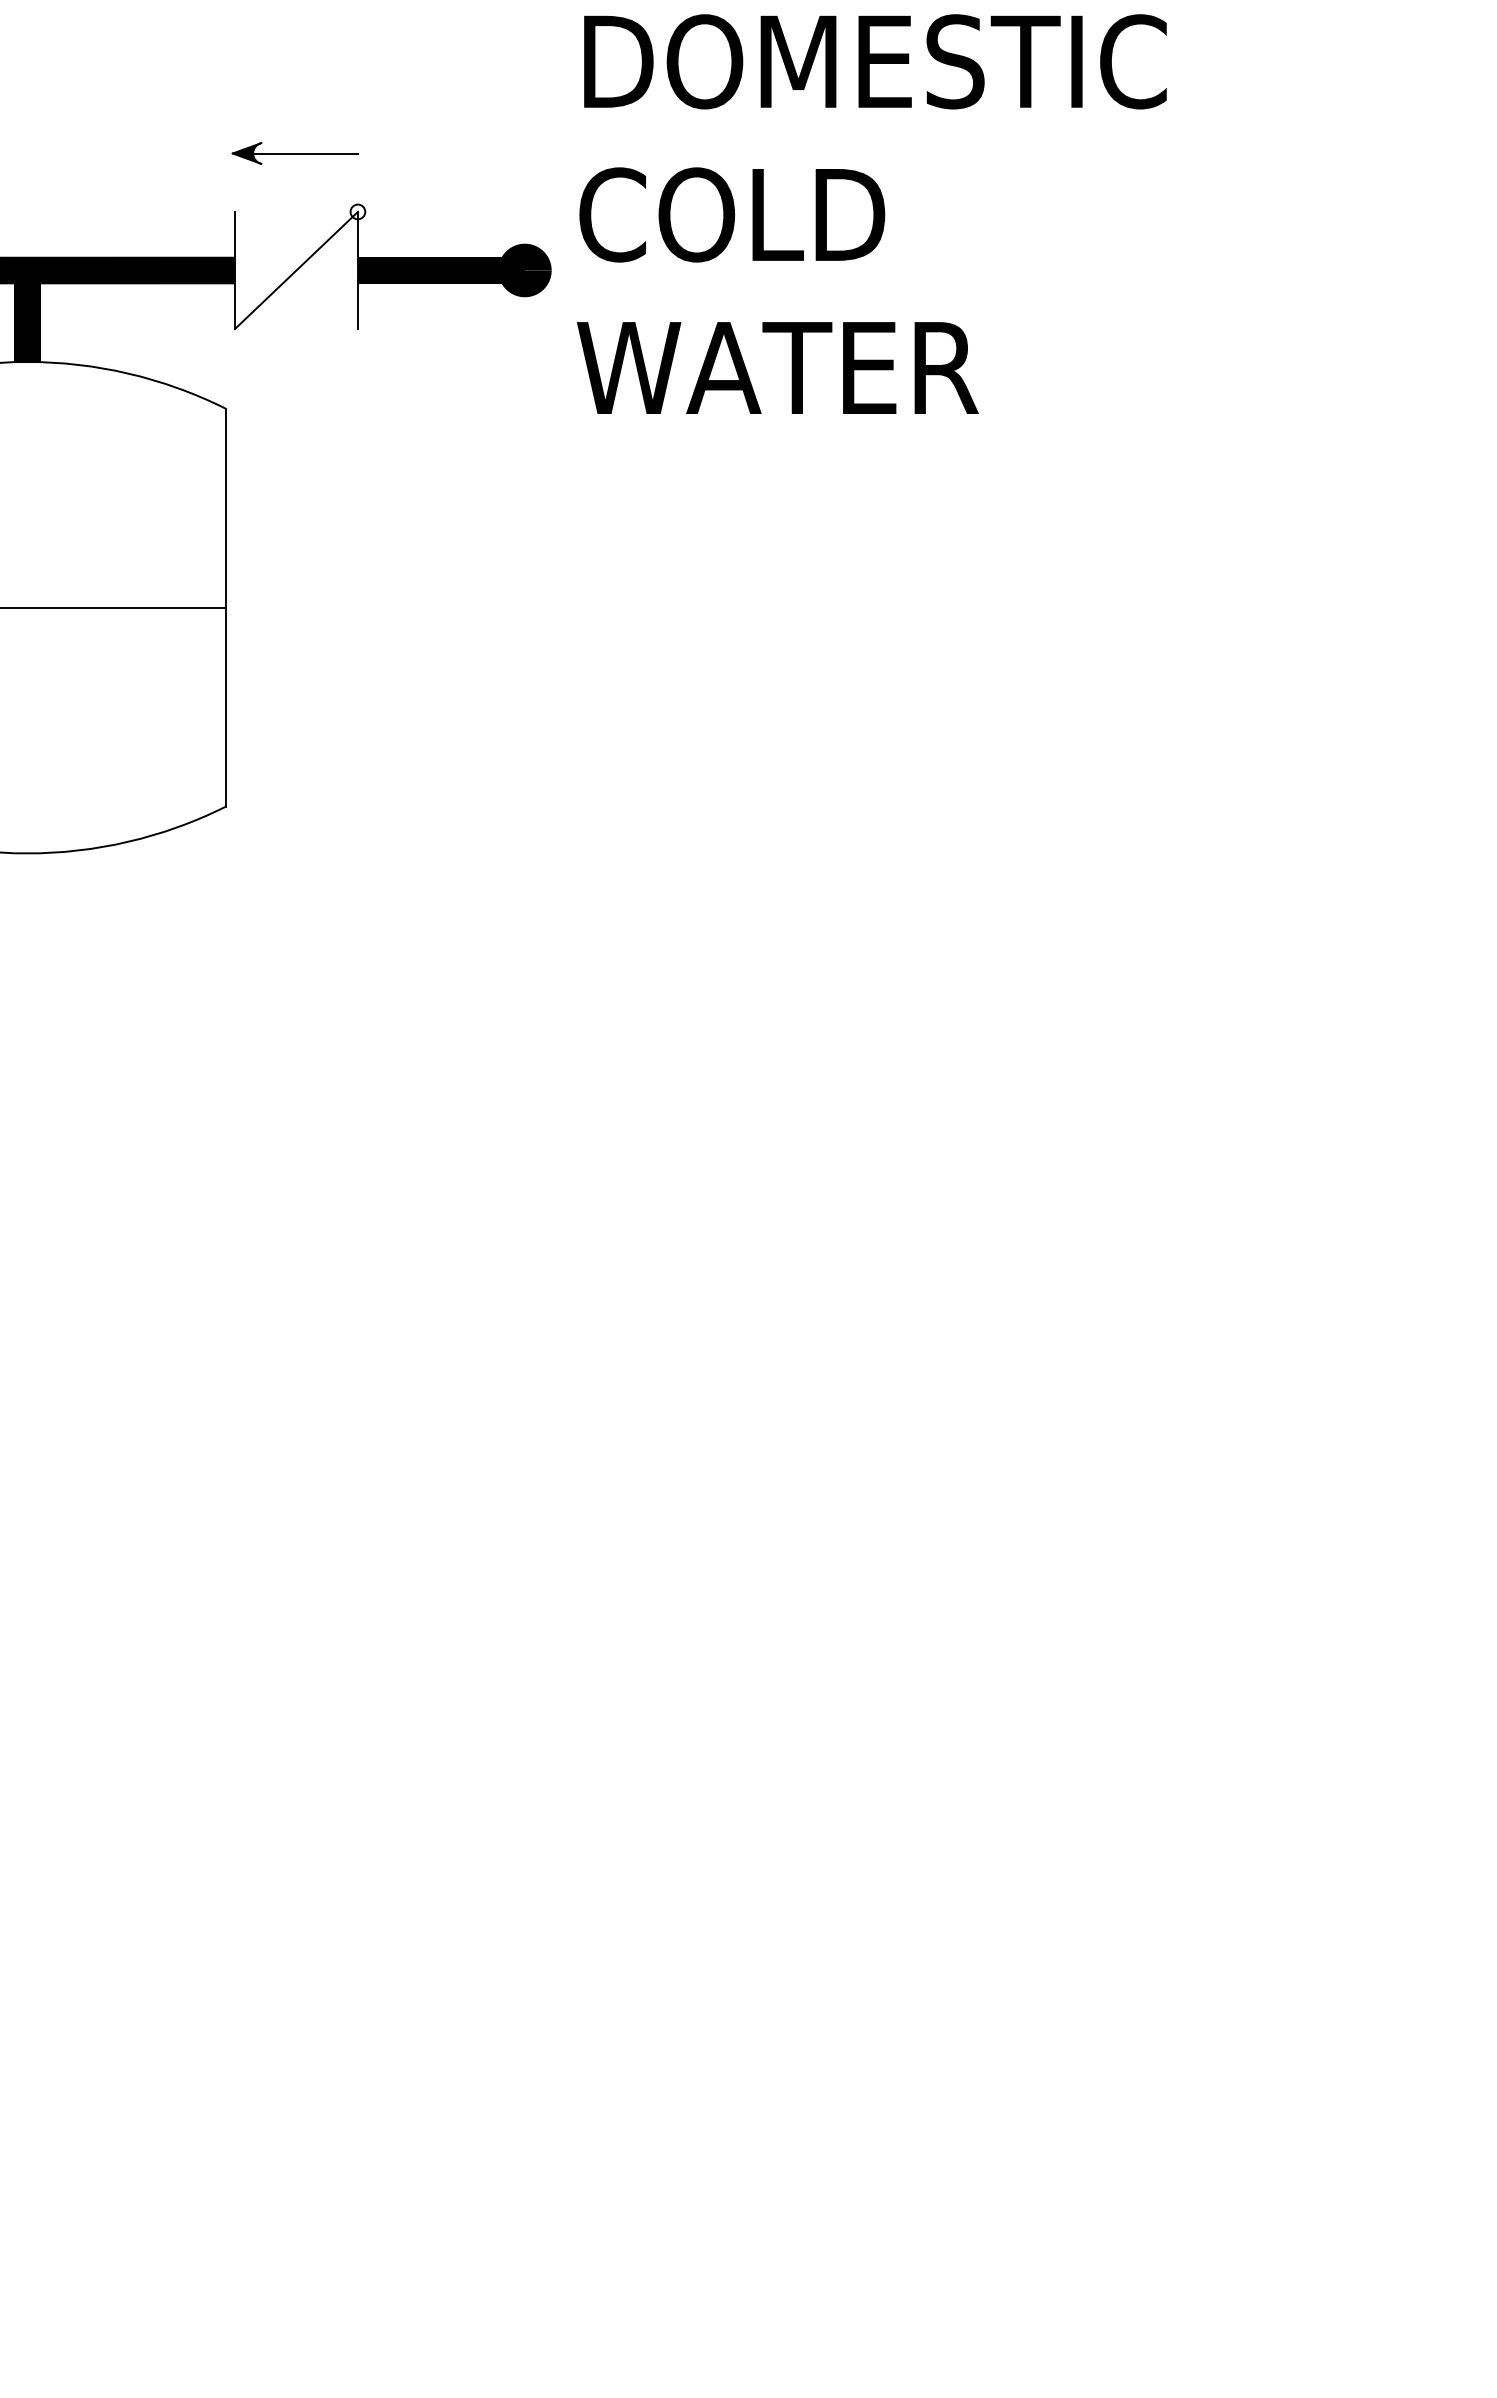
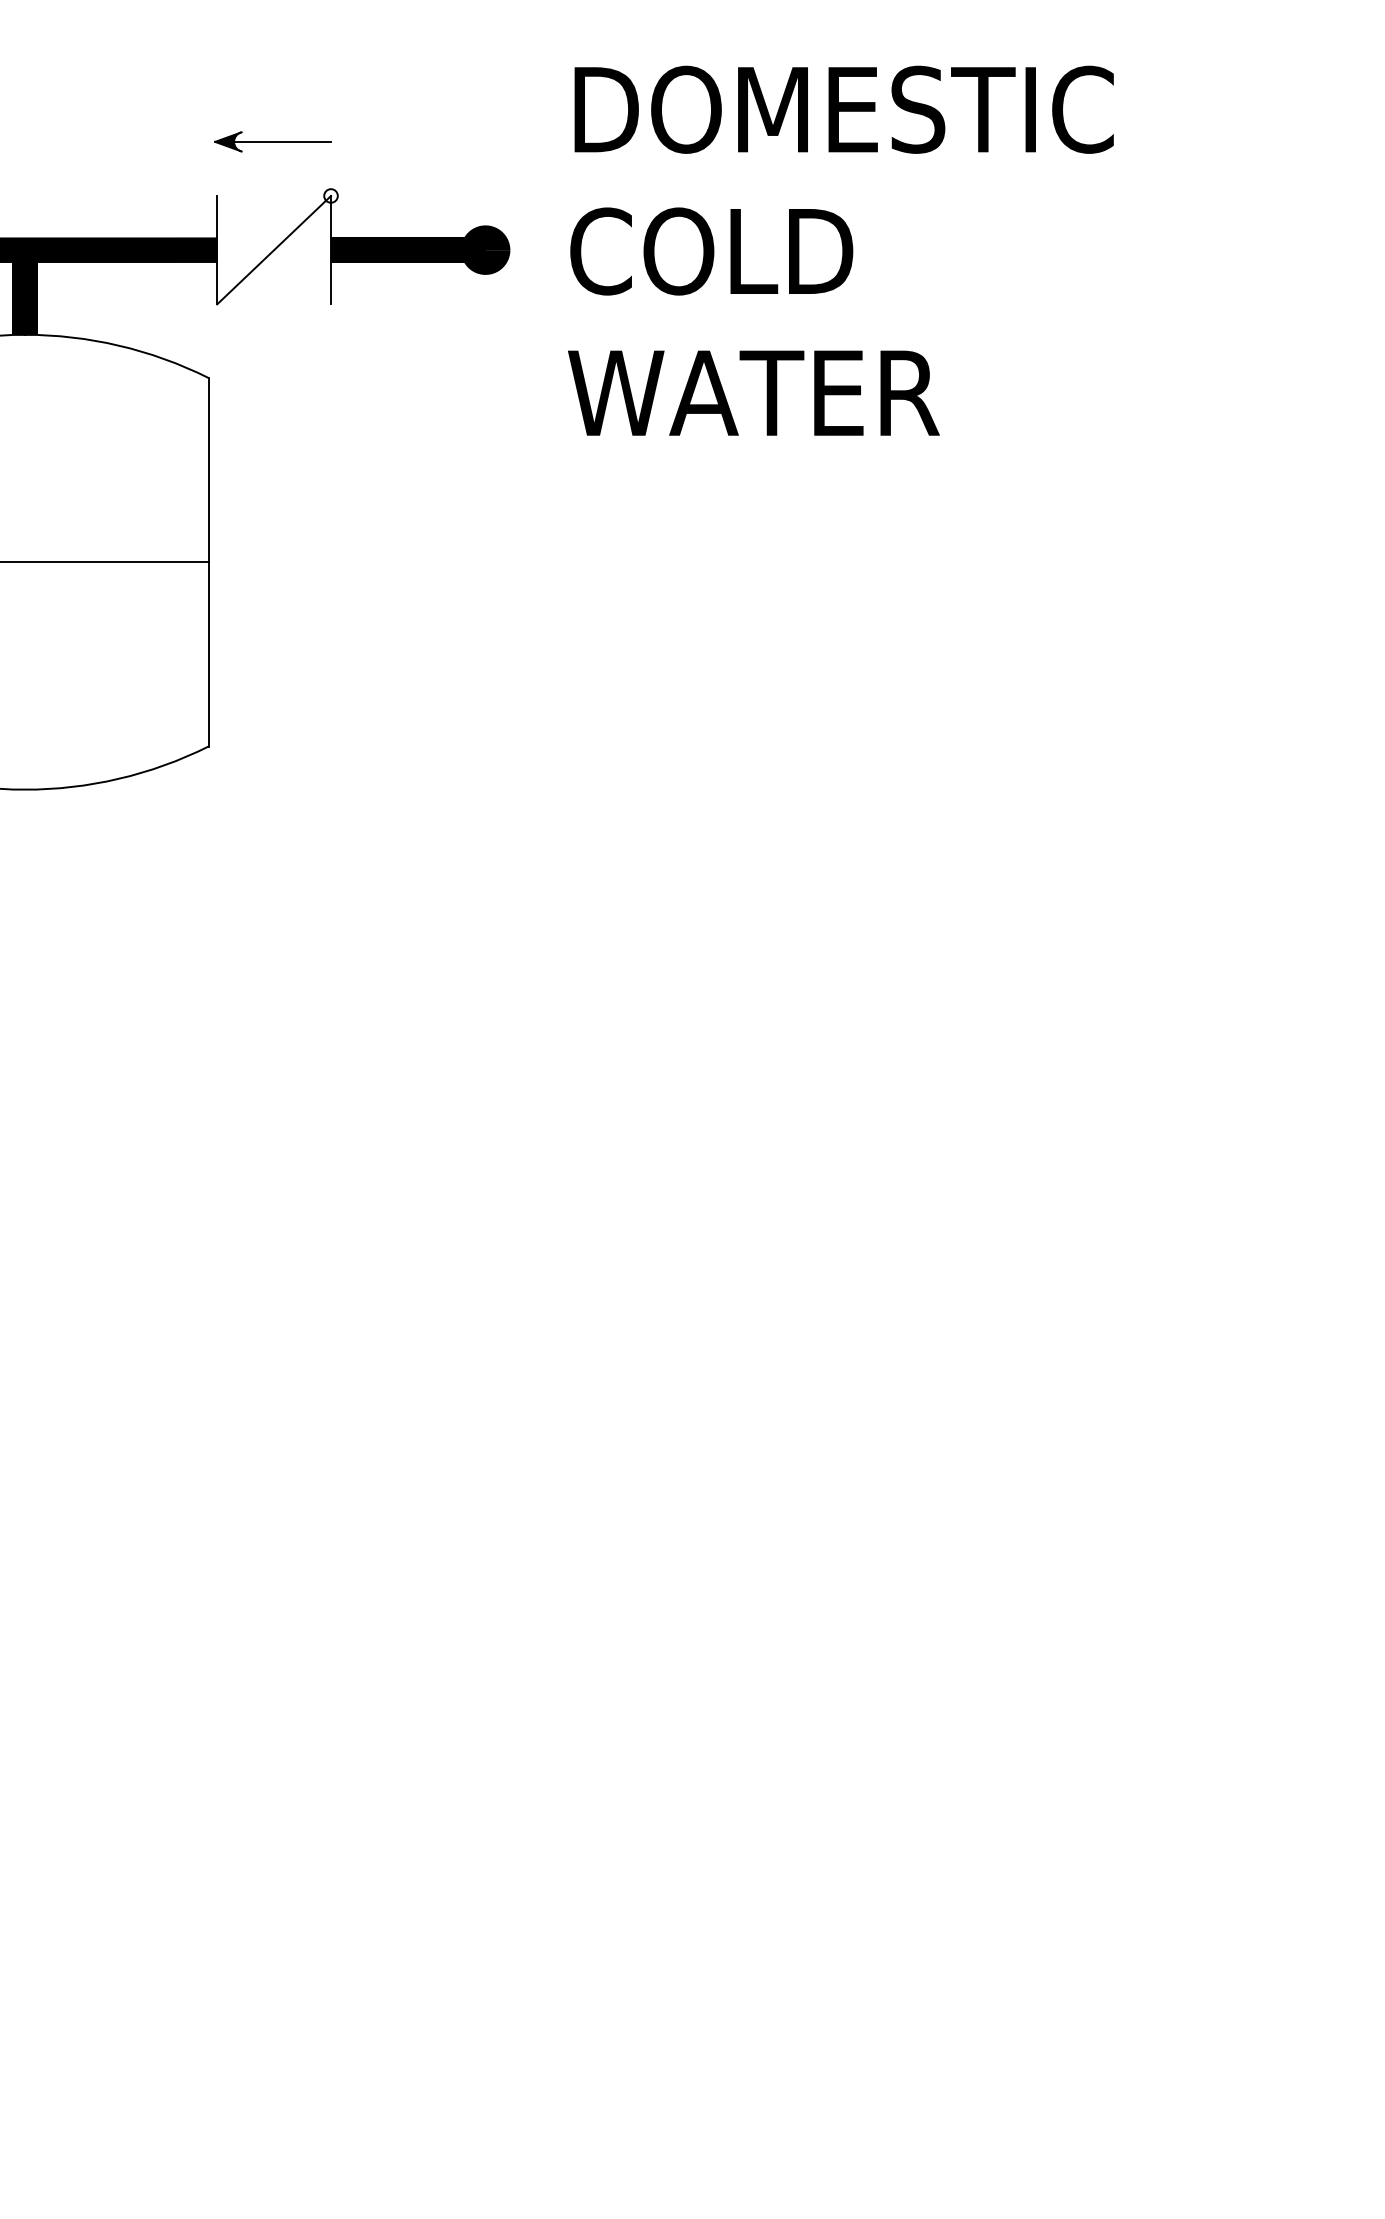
text: (871, 213) -> (840, 250), moved

